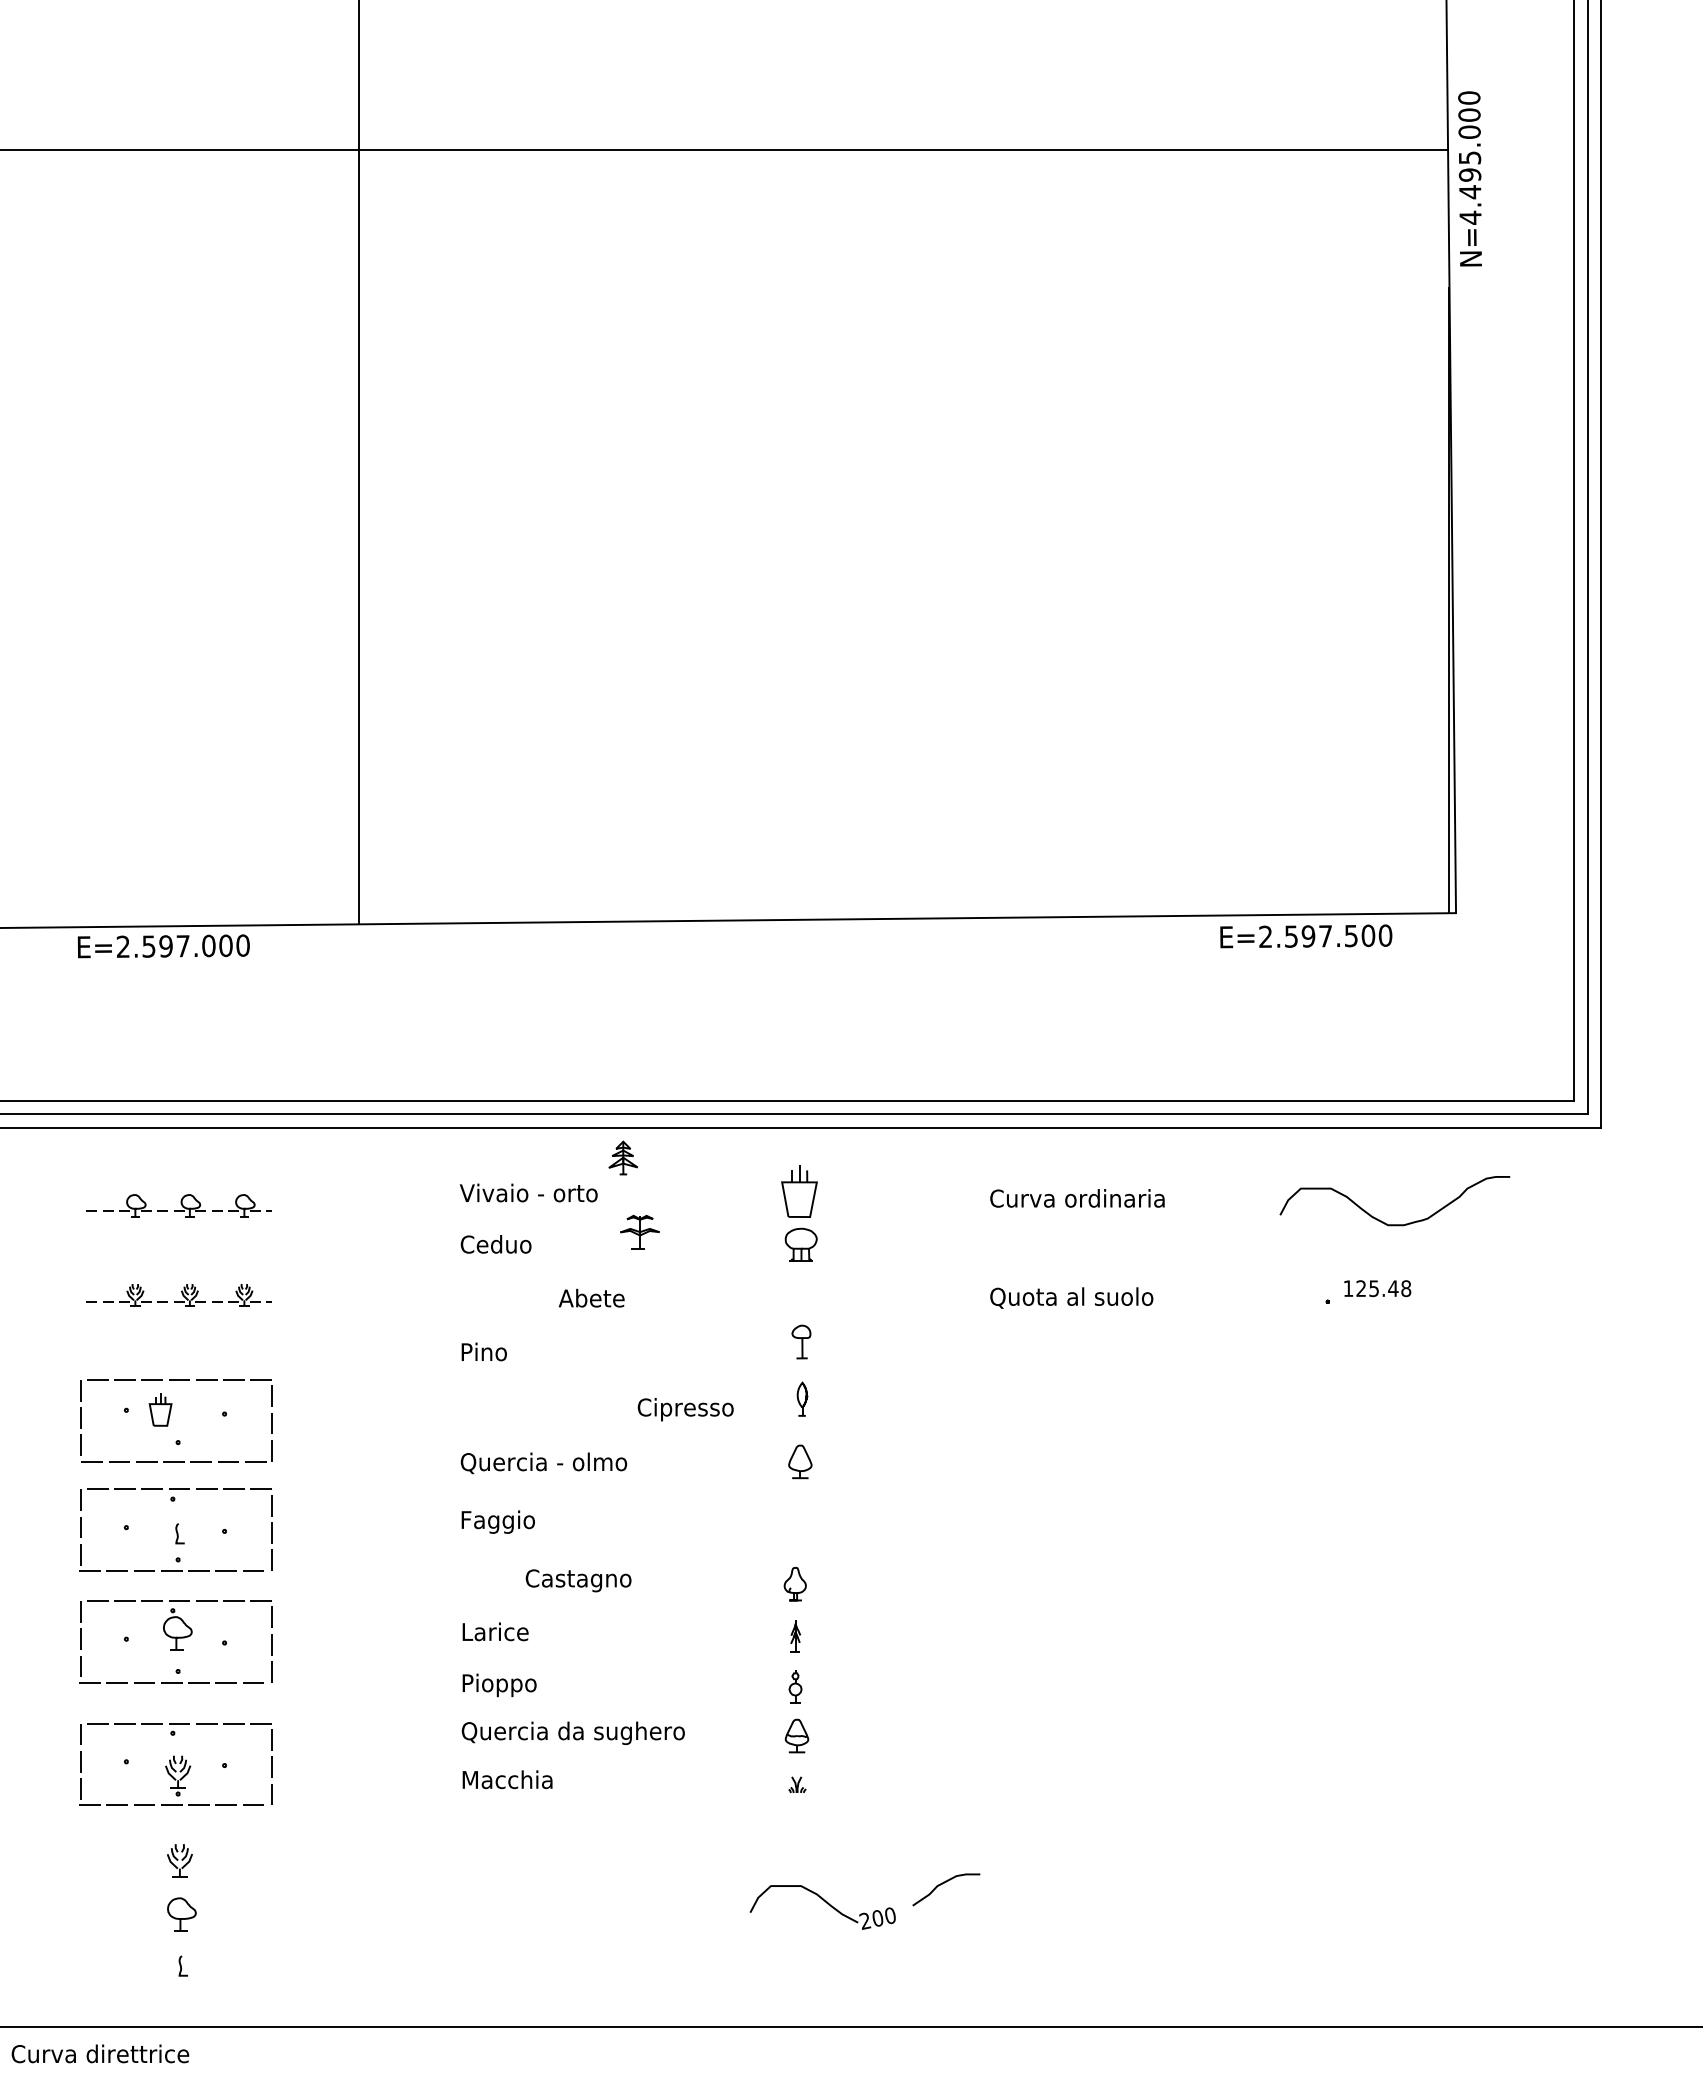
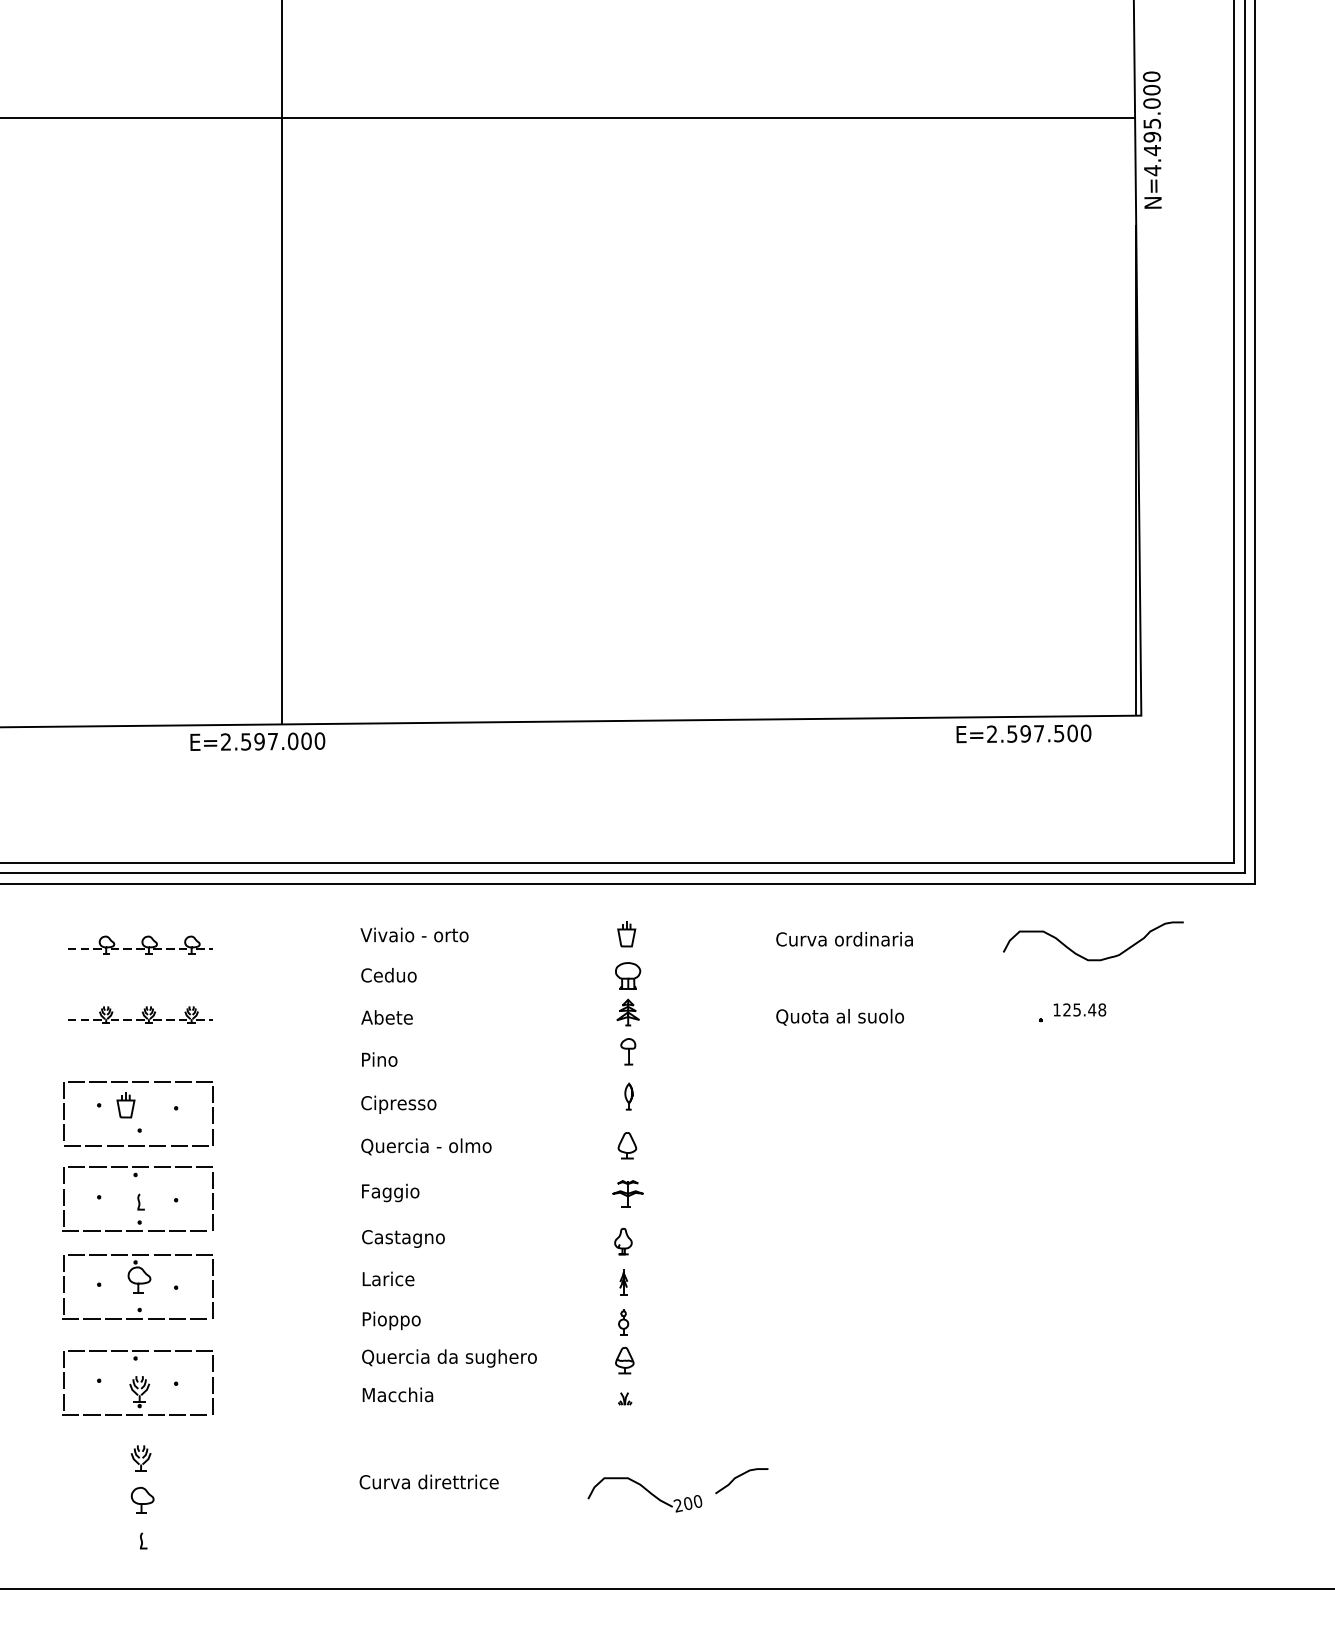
text: (163, 946) -> (257, 741), moved
part: (622, 1157) -> (627, 1012), moved
part: (799, 1191) -> (626, 933), size x0.62
part: (639, 1231) -> (627, 1193), moved
text: (591, 1297) -> (386, 1016), moved
text: (685, 1409) -> (398, 1104), moved
text: (578, 1580) -> (403, 1238), moved
text: (100, 2053) -> (429, 1481), moved

